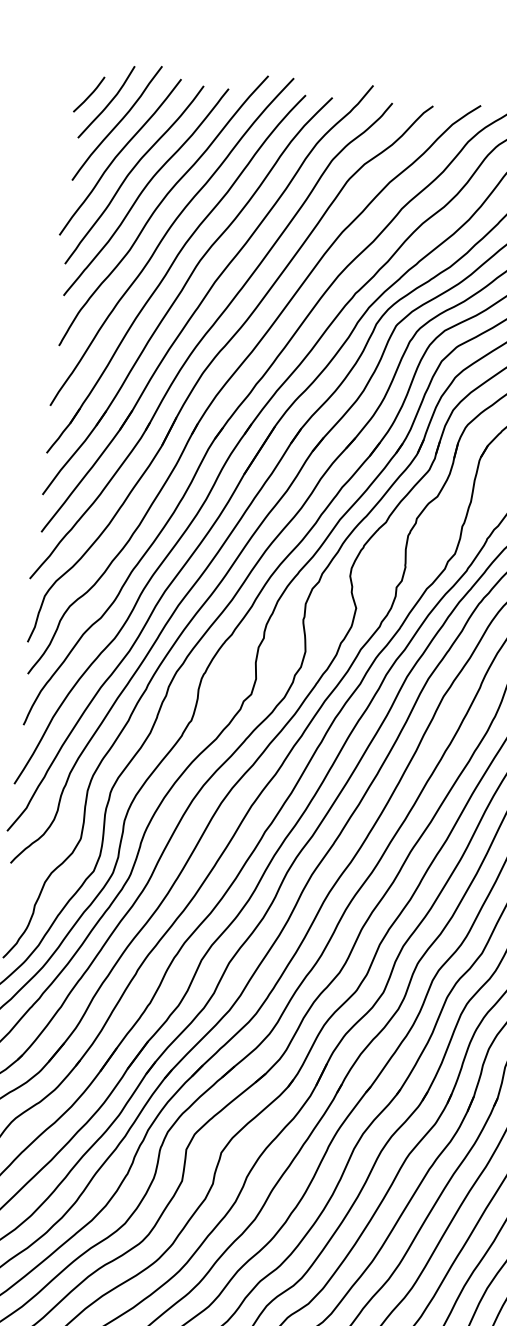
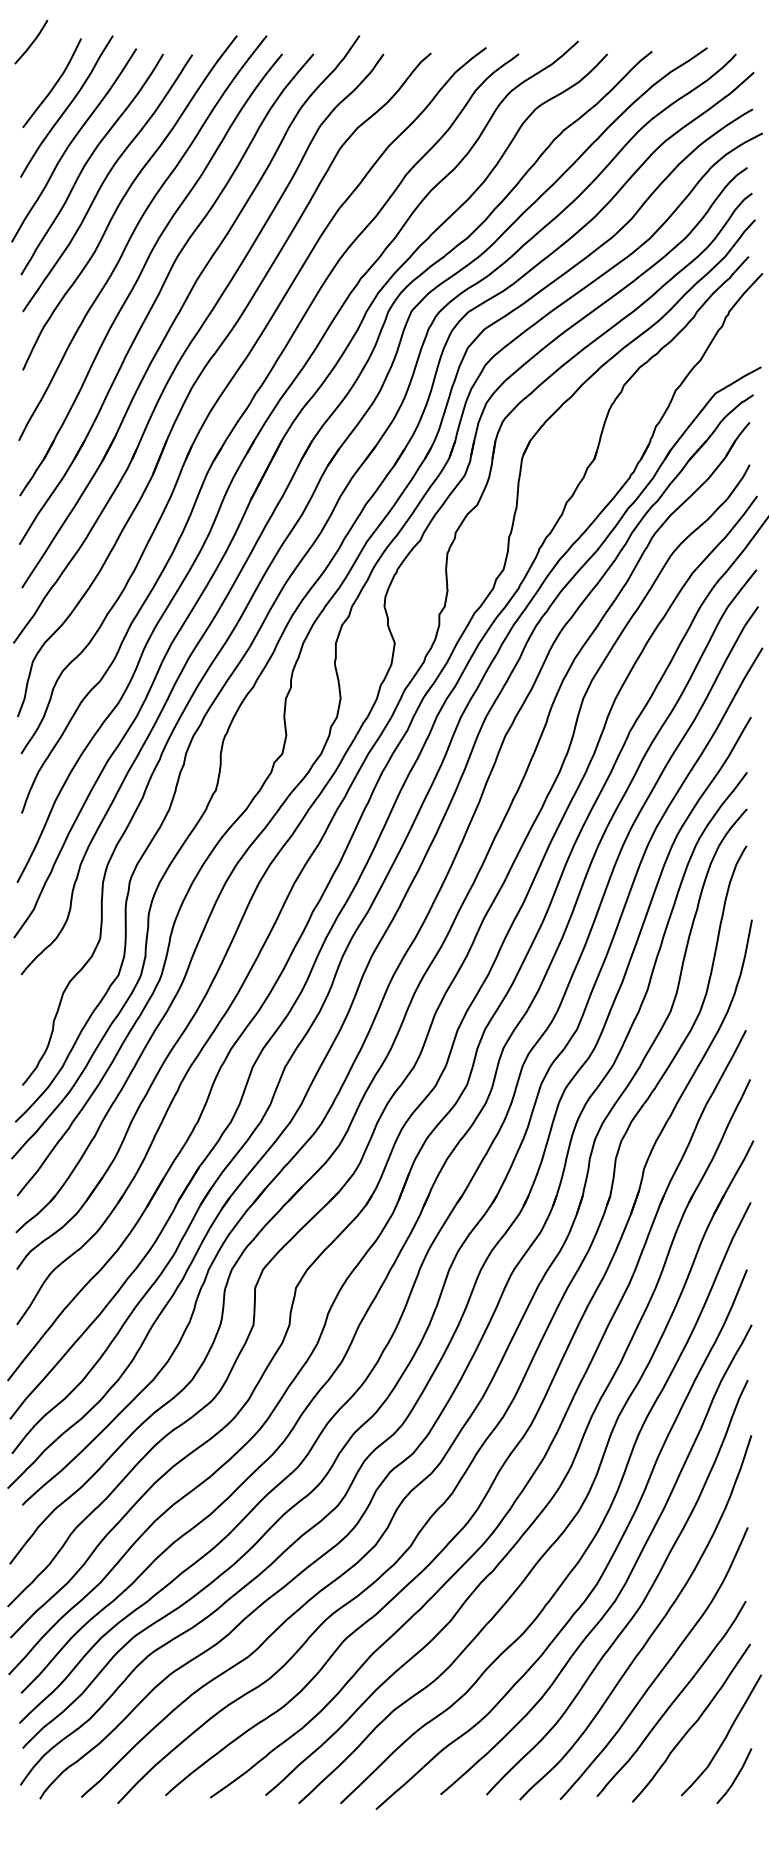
curve: (90, 94) -> (32, 41), moved

